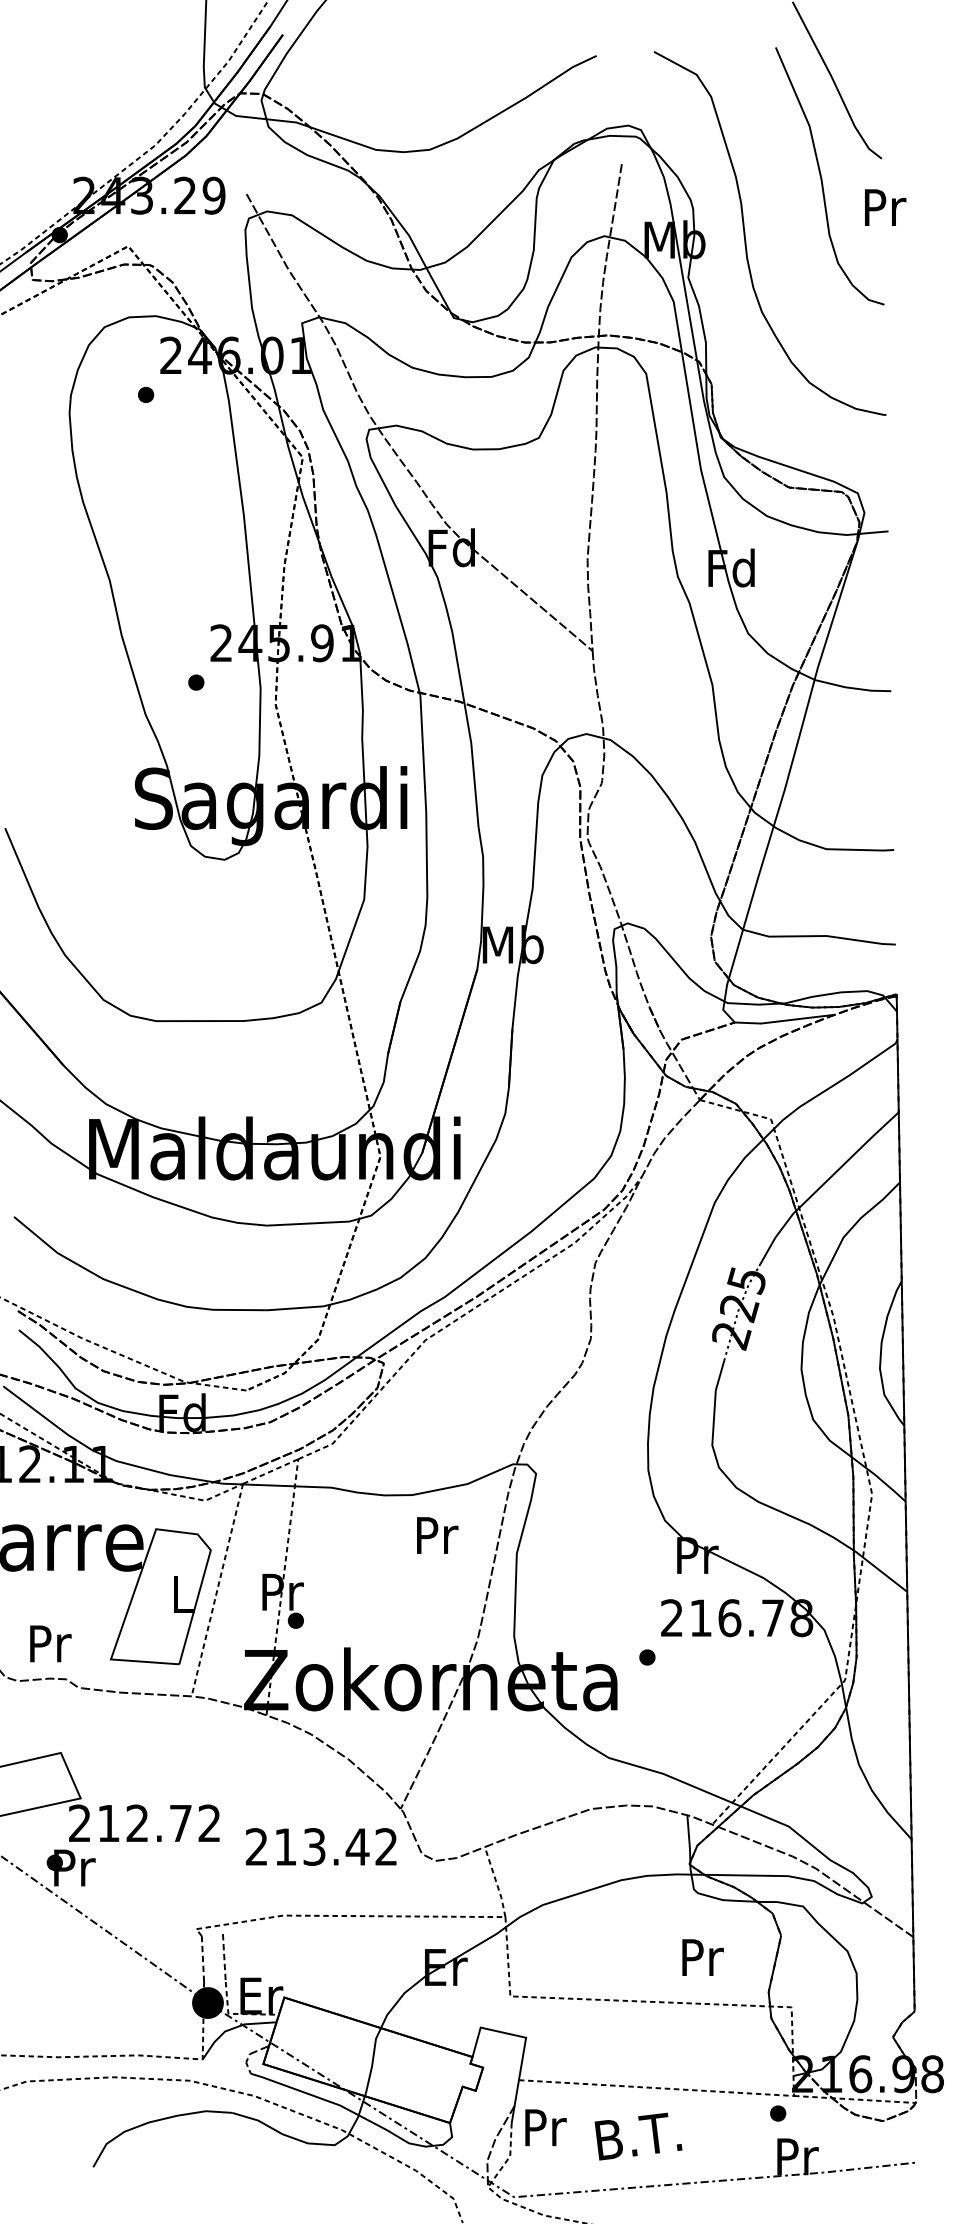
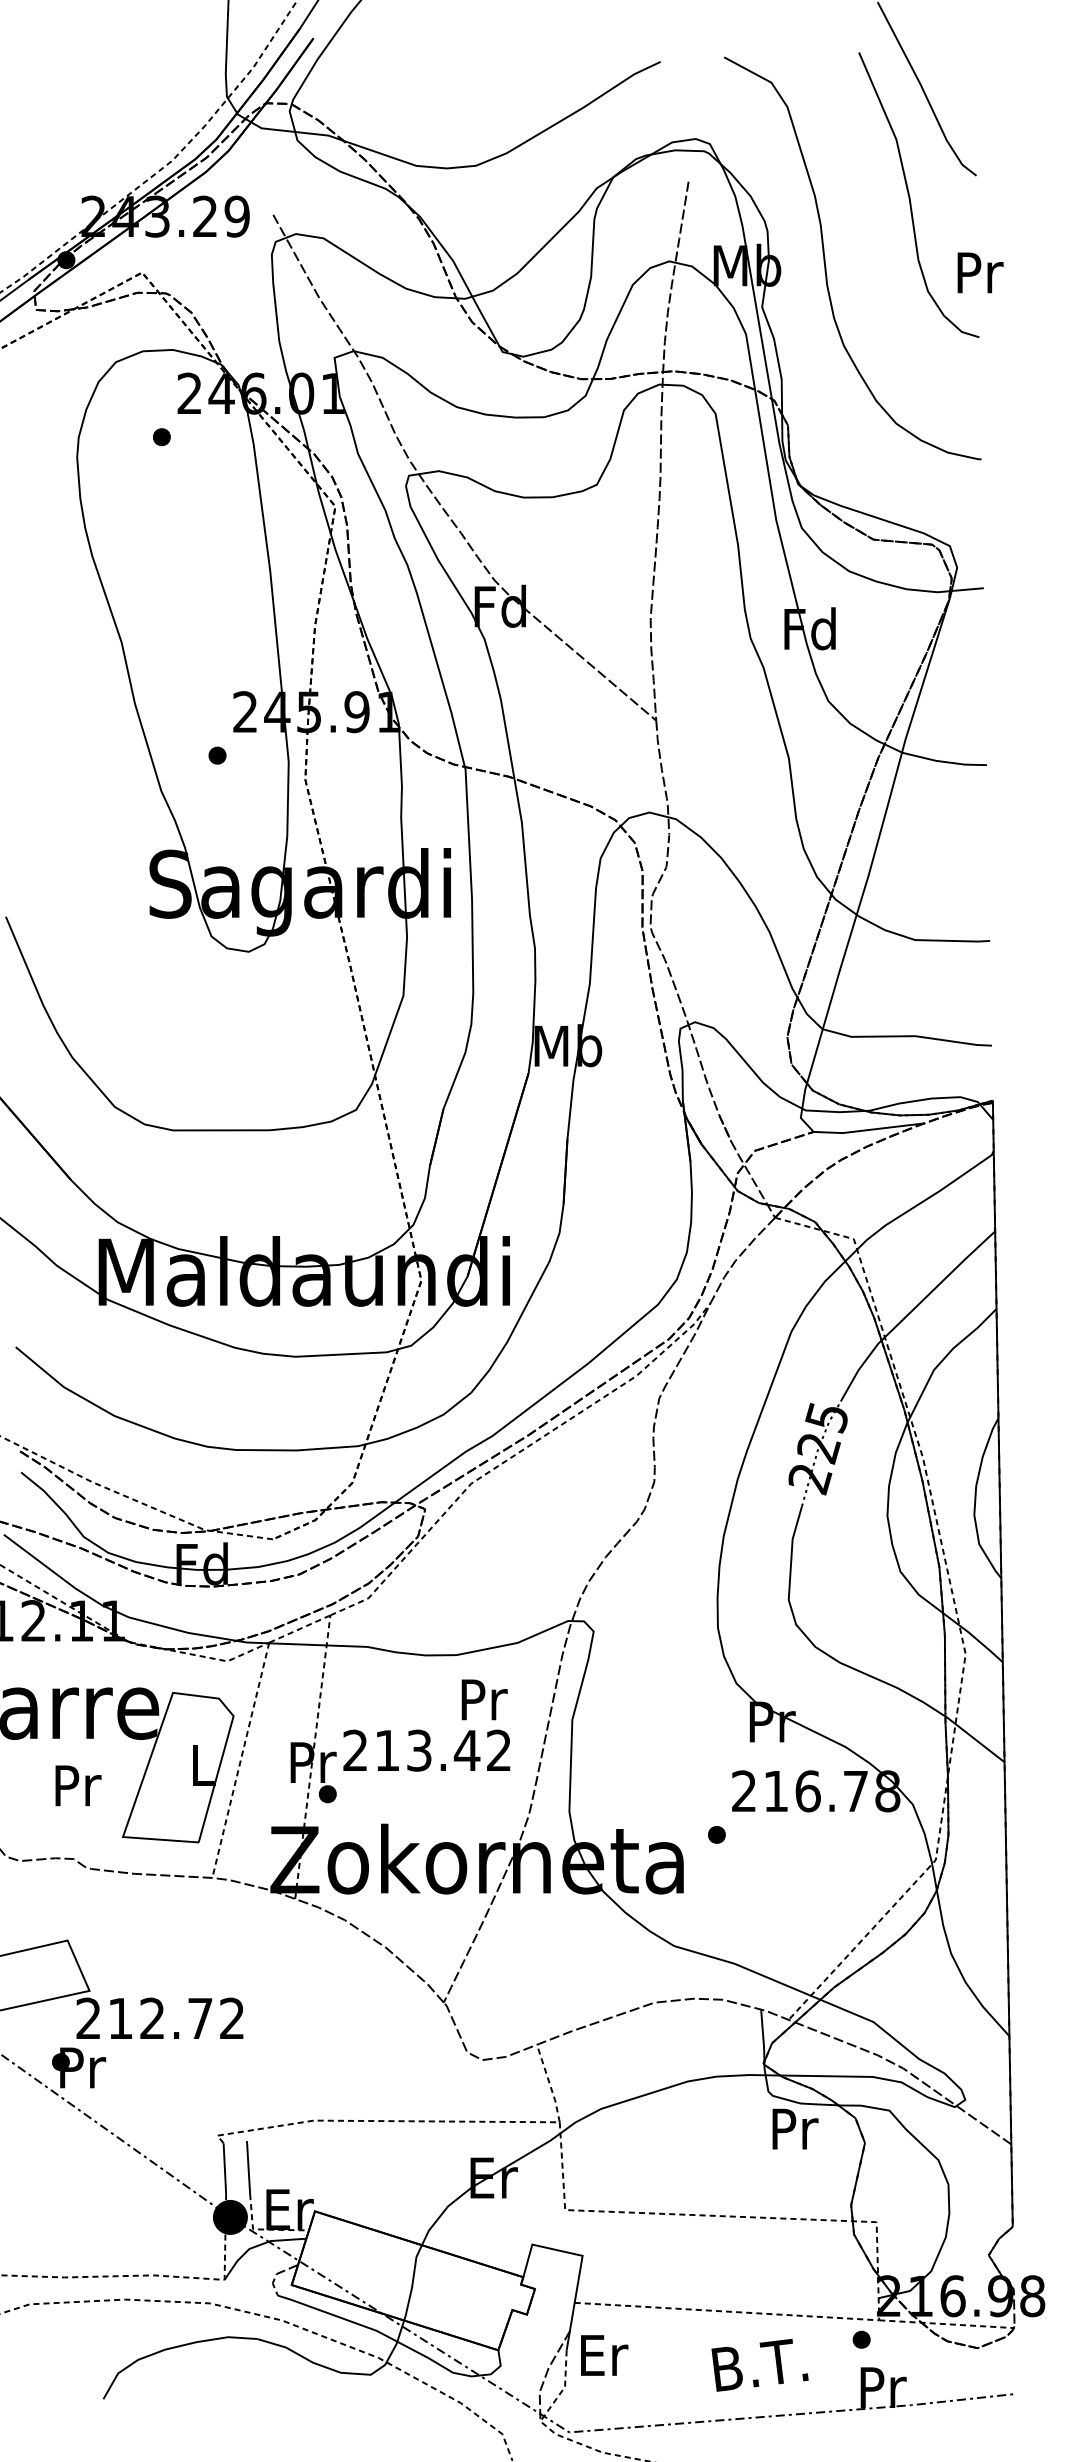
text: (885, 207) -> (980, 272), moved
text: (50, 1643) -> (78, 1785), moved
text: (320, 1846) -> (426, 1750), moved
line: (224, 1957) -> (248, 2167), dashed -> solid
text: (703, 1957) -> (795, 2128), moved
line: (202, 1958) -> (224, 2168), dashed -> solid
text: (545, 2127) -> (604, 2355), Pr -> Er
text: (638, 2136) -> (759, 2365), moved

